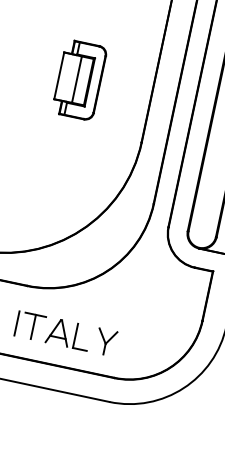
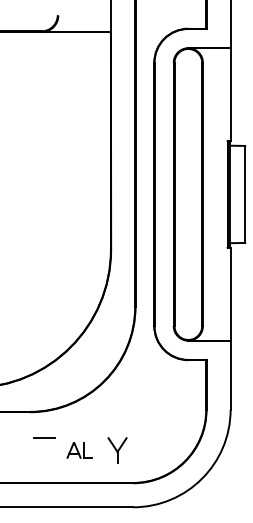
part: (78, 79) -> (37, 202), removed
line: (16, 323) -> (27, 450), removed
line: (33, 327) -> (44, 450), removed
part: (68, 334) -> (79, 450), size x0.6

